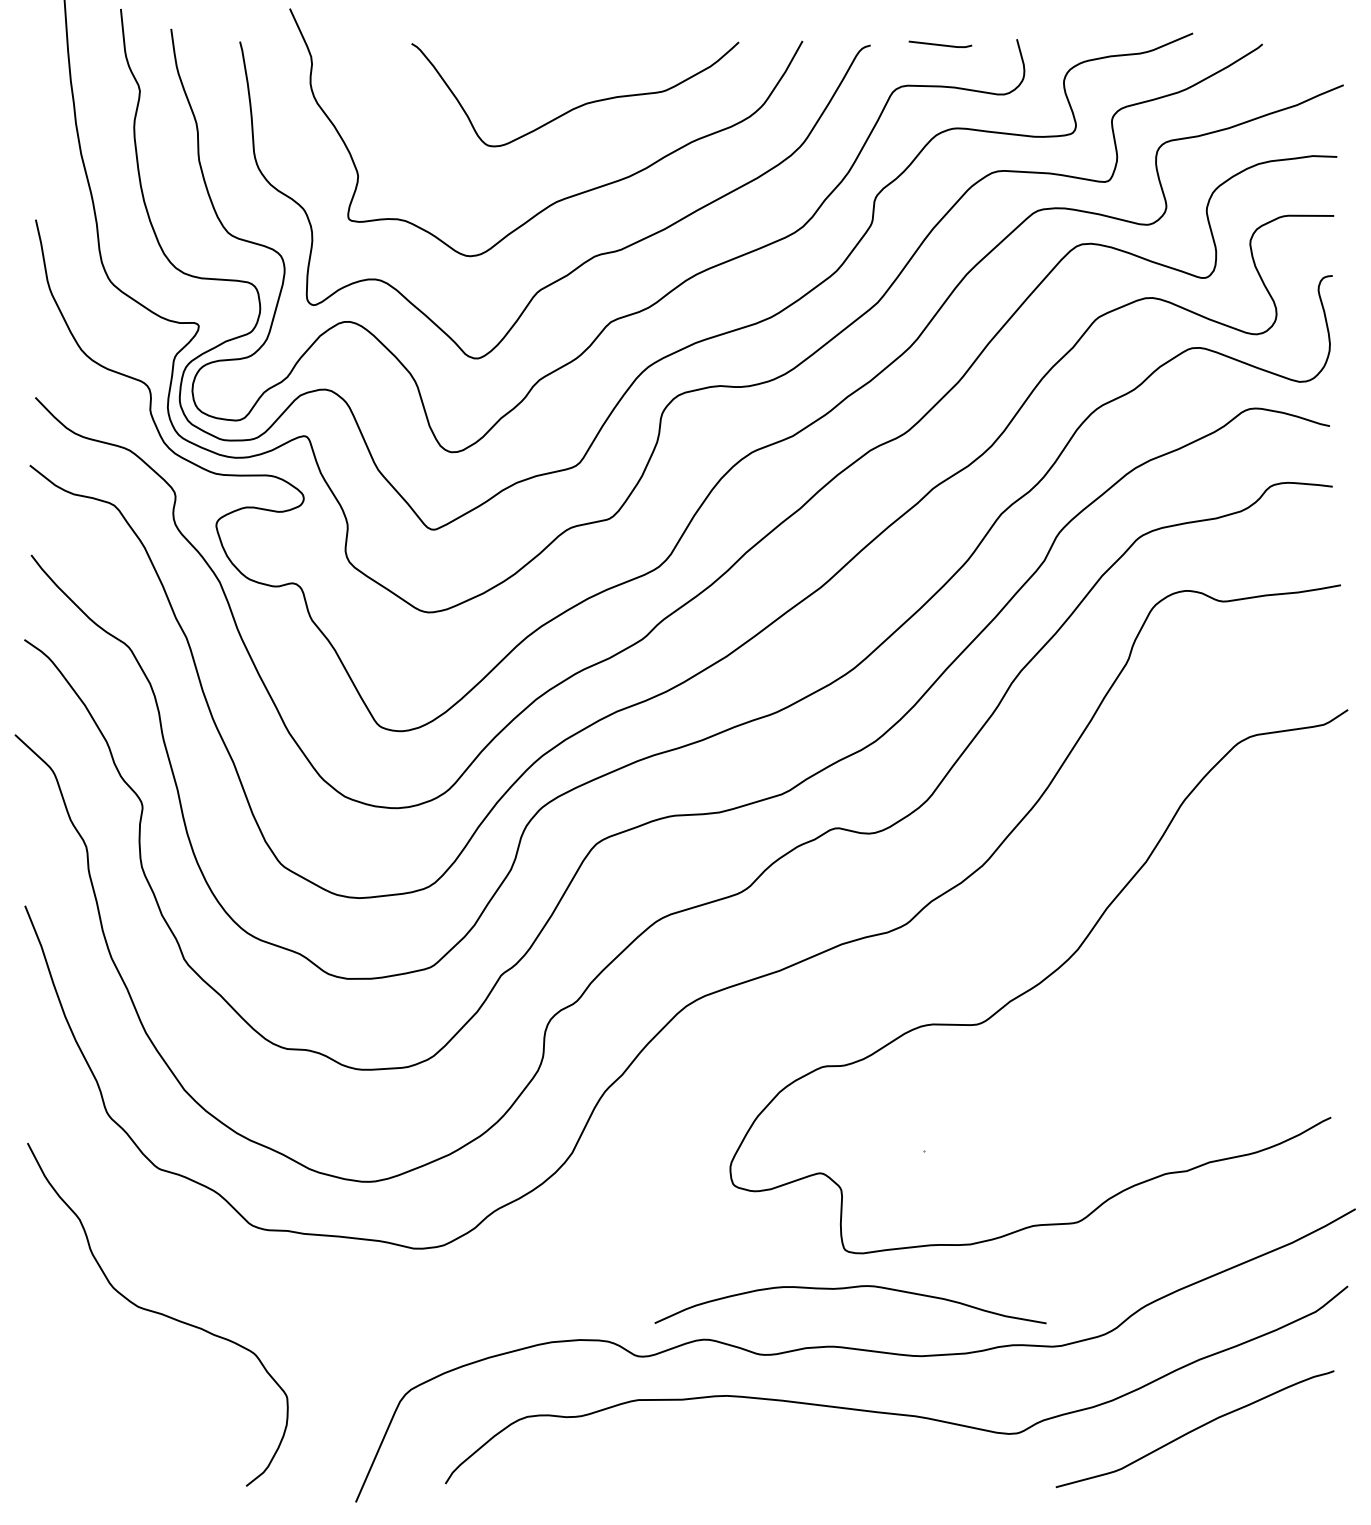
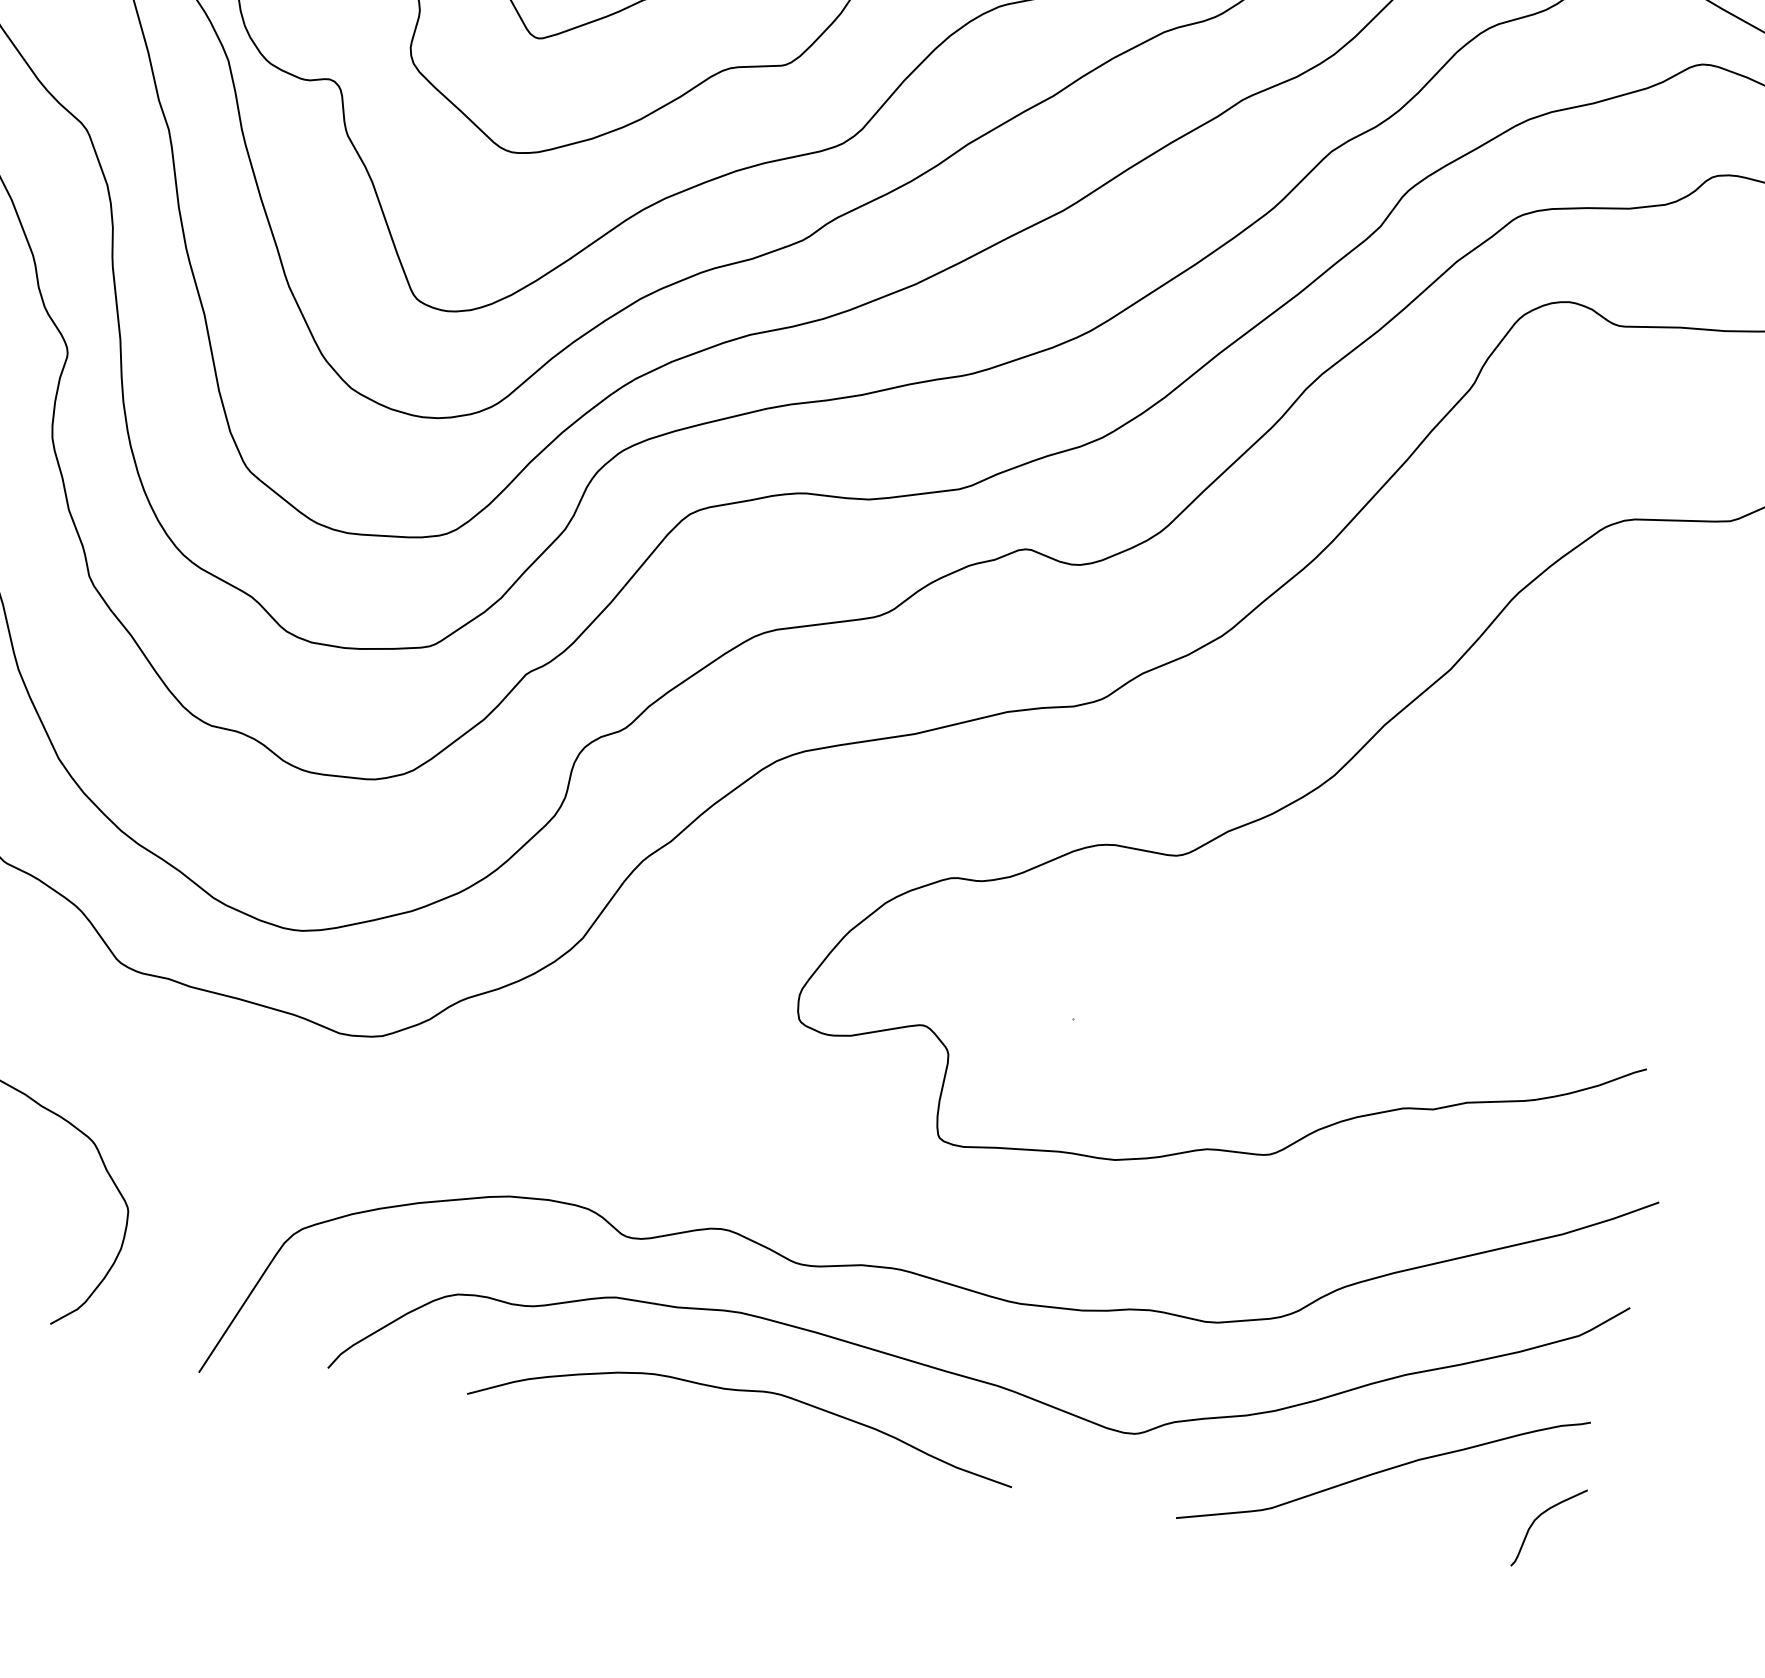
curve: (850, 1288) -> (747, 1392), moved
curve: (1308, 1445) -> (1537, 1520), added

